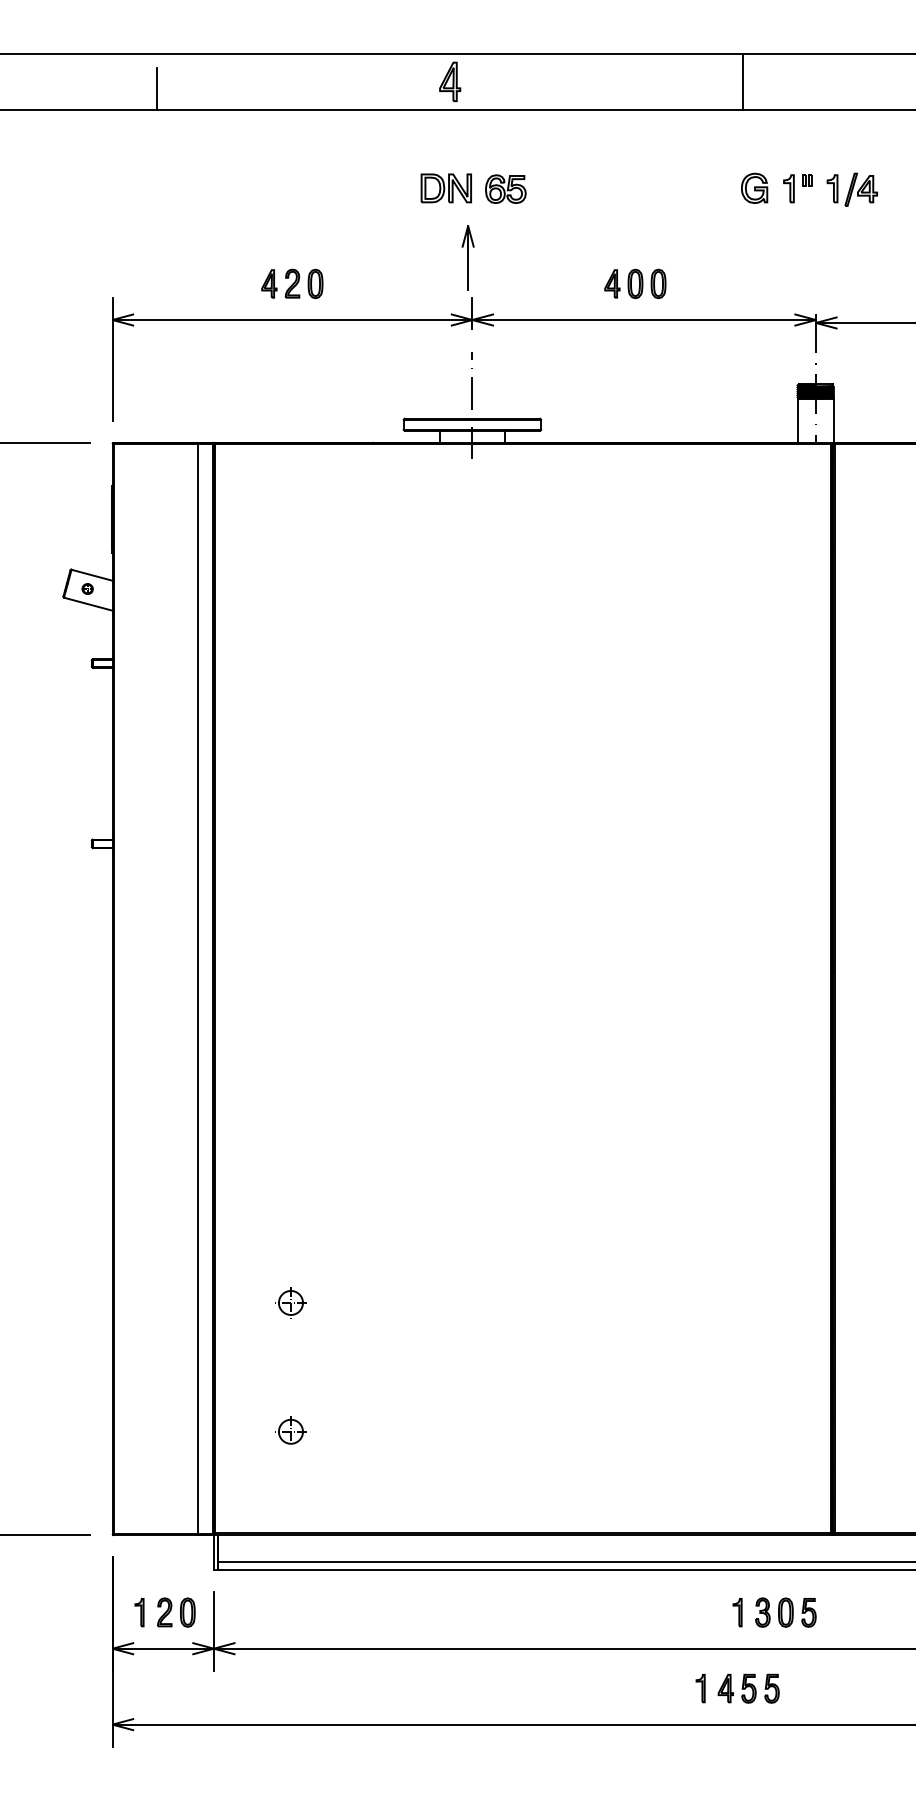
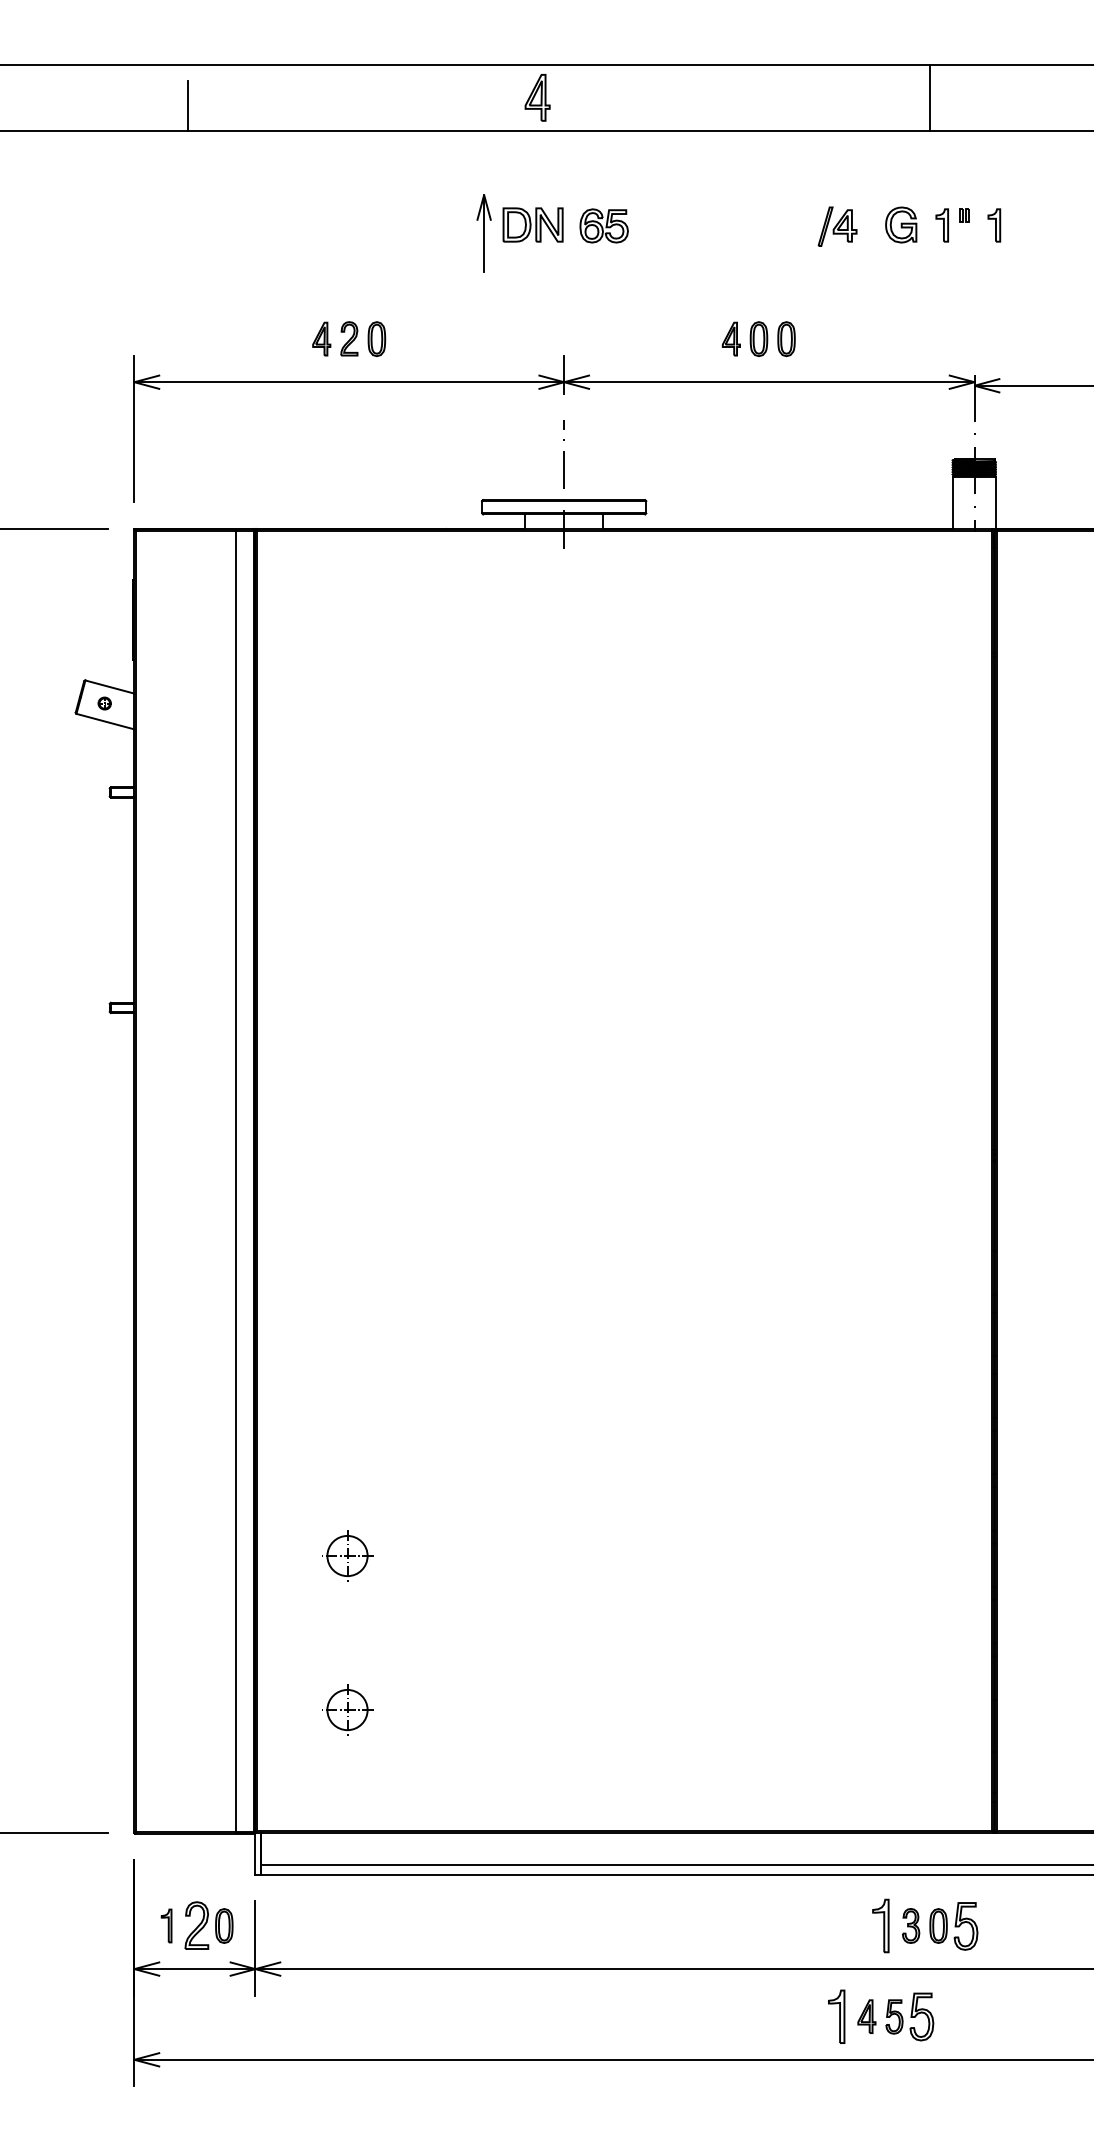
line: (743, 81) -> (929, 97), moved
part: (861, 189) -> (837, 226), moved
part: (467, 258) -> (483, 233), moved
part: (290, 1303) -> (347, 1556), size x1.4
part: (290, 1431) -> (347, 1709), size x1.4
part: (164, 1612) -> (196, 1925), size x1.4
part: (737, 1612) -> (880, 1925), size x1.6
part: (809, 1612) -> (966, 1925), size x1.4
part: (700, 1688) -> (836, 2016), size x1.6
part: (772, 1688) -> (922, 2016), size x1.4

